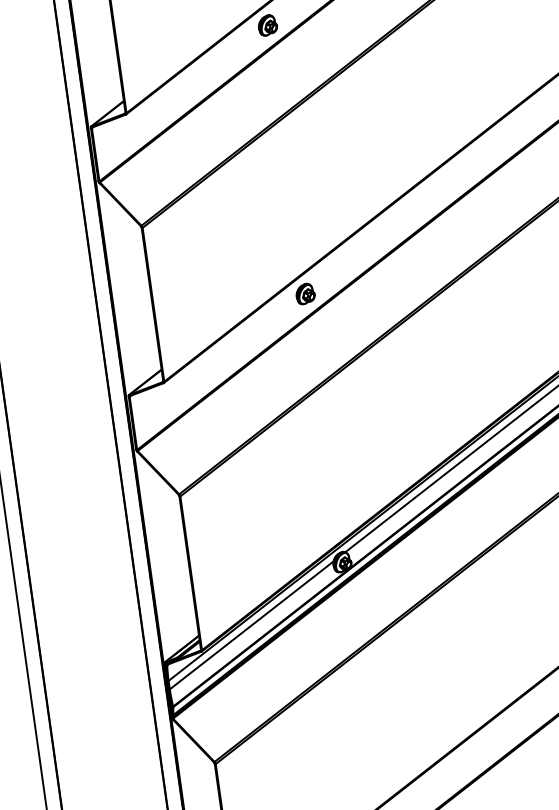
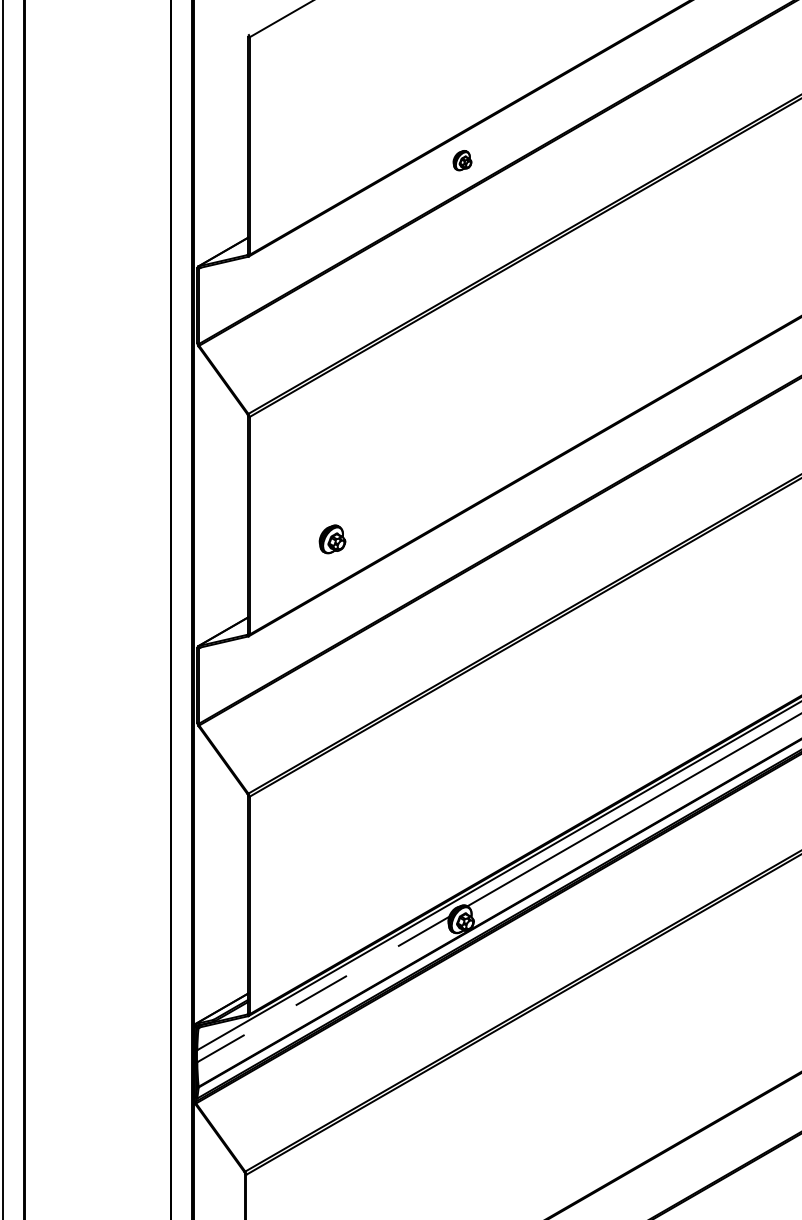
part: (267, 25) -> (462, 160), size x0.7
part: (305, 294) -> (332, 539), moved
line: (251, 625) -> (322, 989), solid -> dashed

